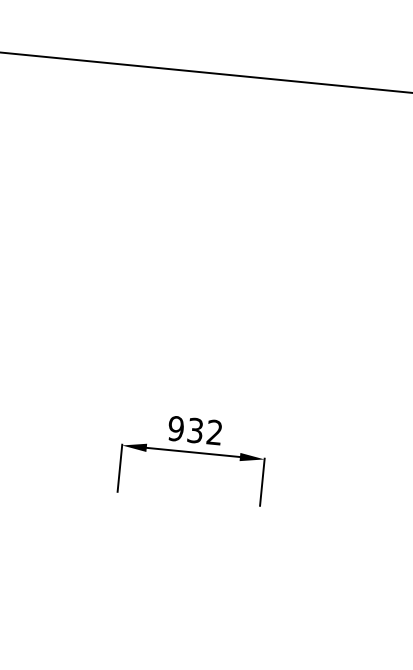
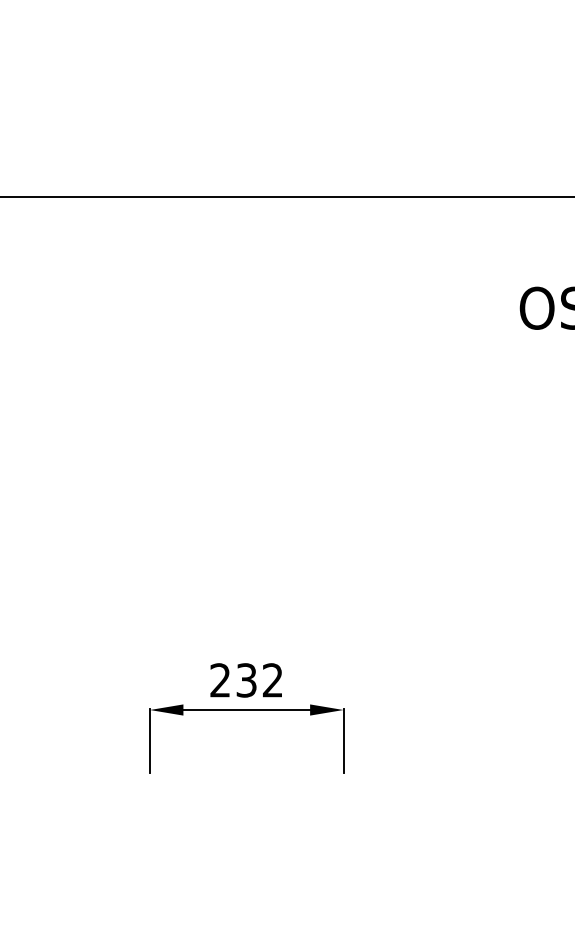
text: (176, 428) -> (220, 680), 932 -> 232

